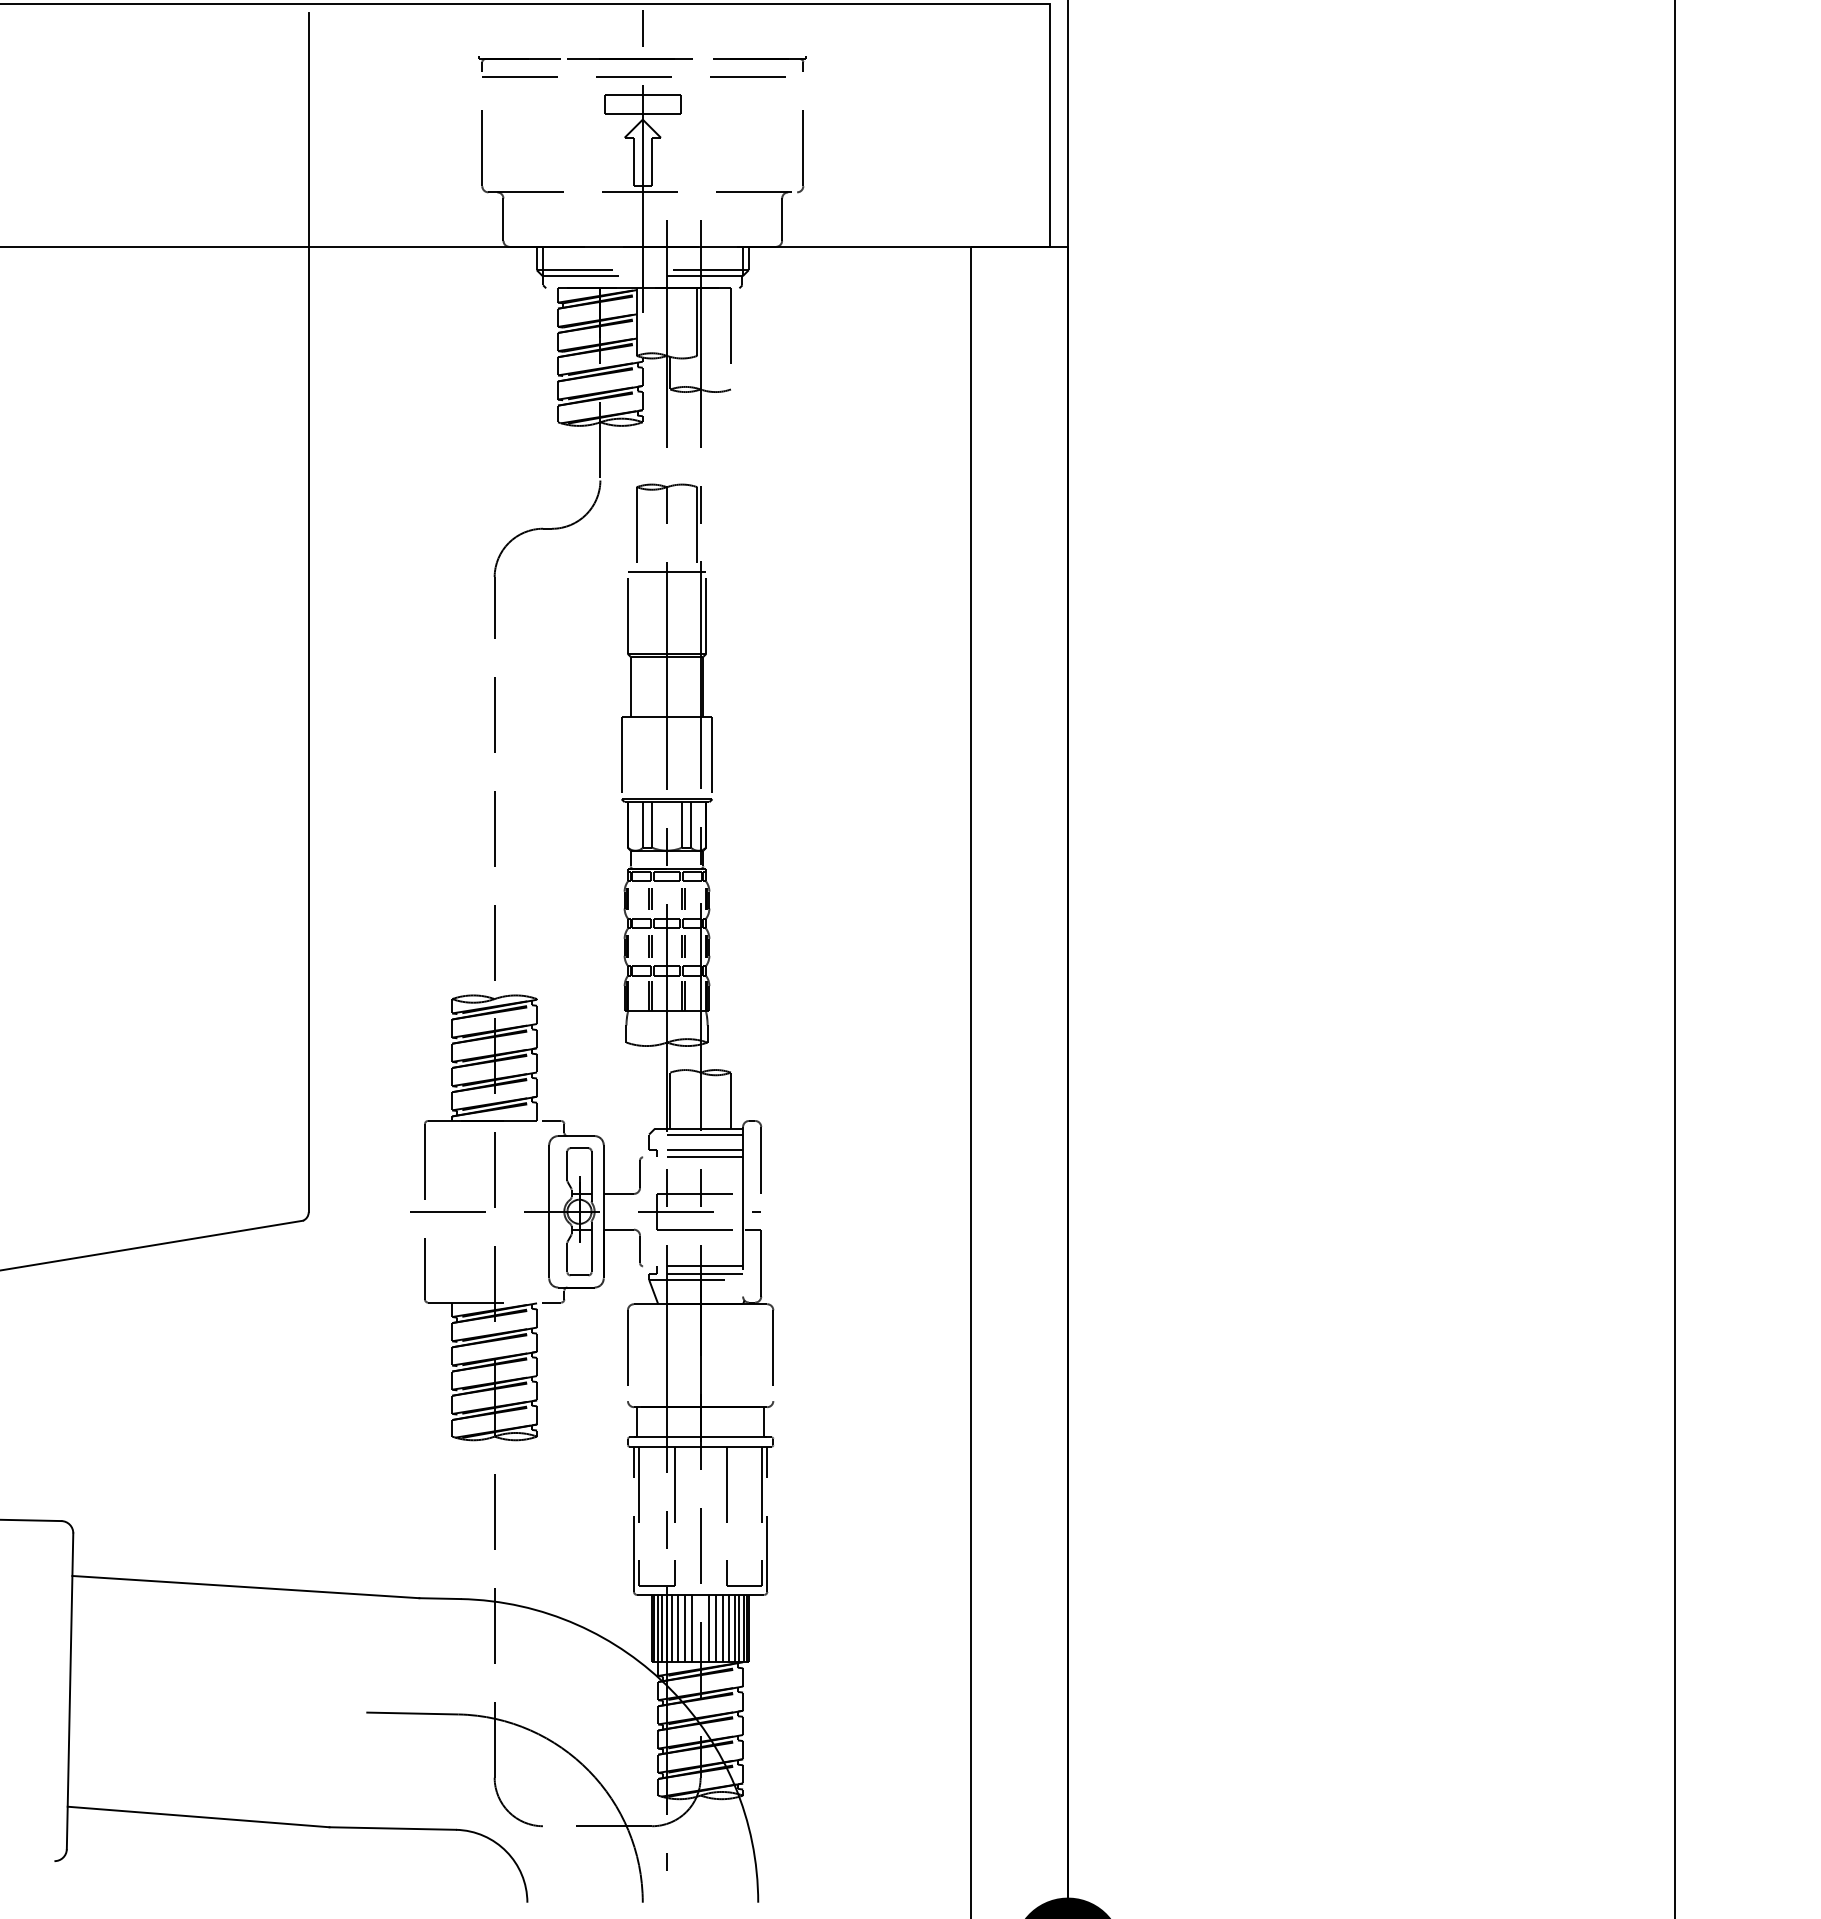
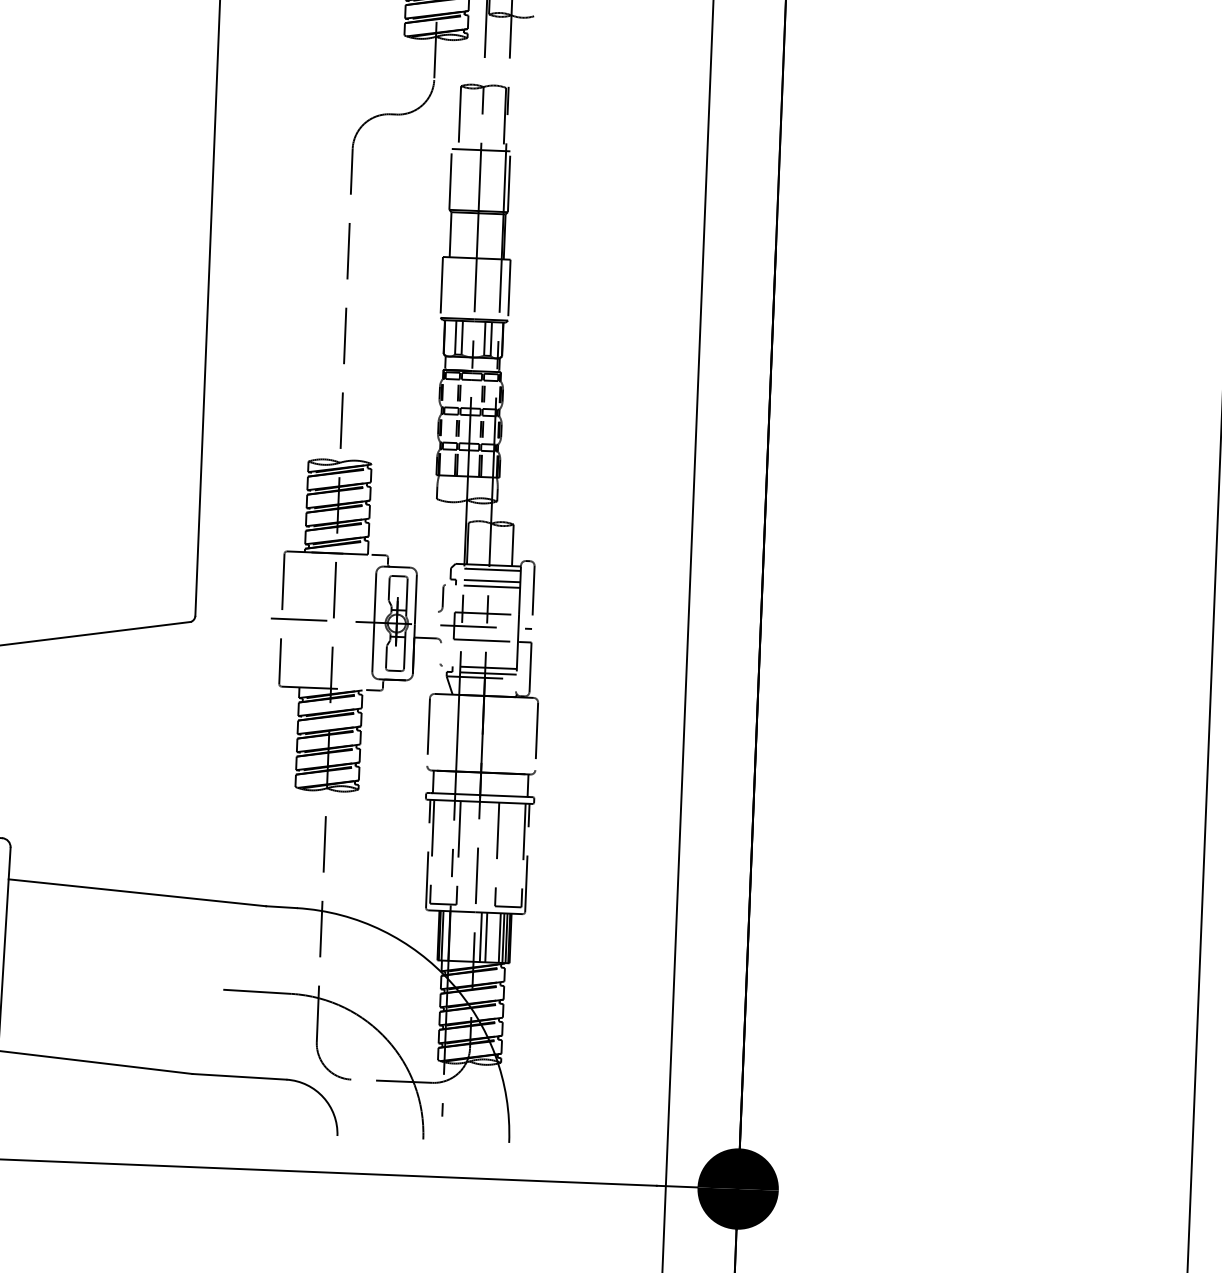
line: (618, 1193) -> (426, 611), removed
line: (640, 1249) -> (441, 653), removed
line: (661, 1627) -> (445, 935), removed
line: (672, 1627) -> (453, 935), removed
line: (678, 1627) -> (458, 935), removed
line: (684, 1627) -> (462, 935), removed
line: (692, 1627) -> (468, 936), removed
line: (723, 1627) -> (491, 937), removed
line: (729, 1627) -> (496, 937), removed

